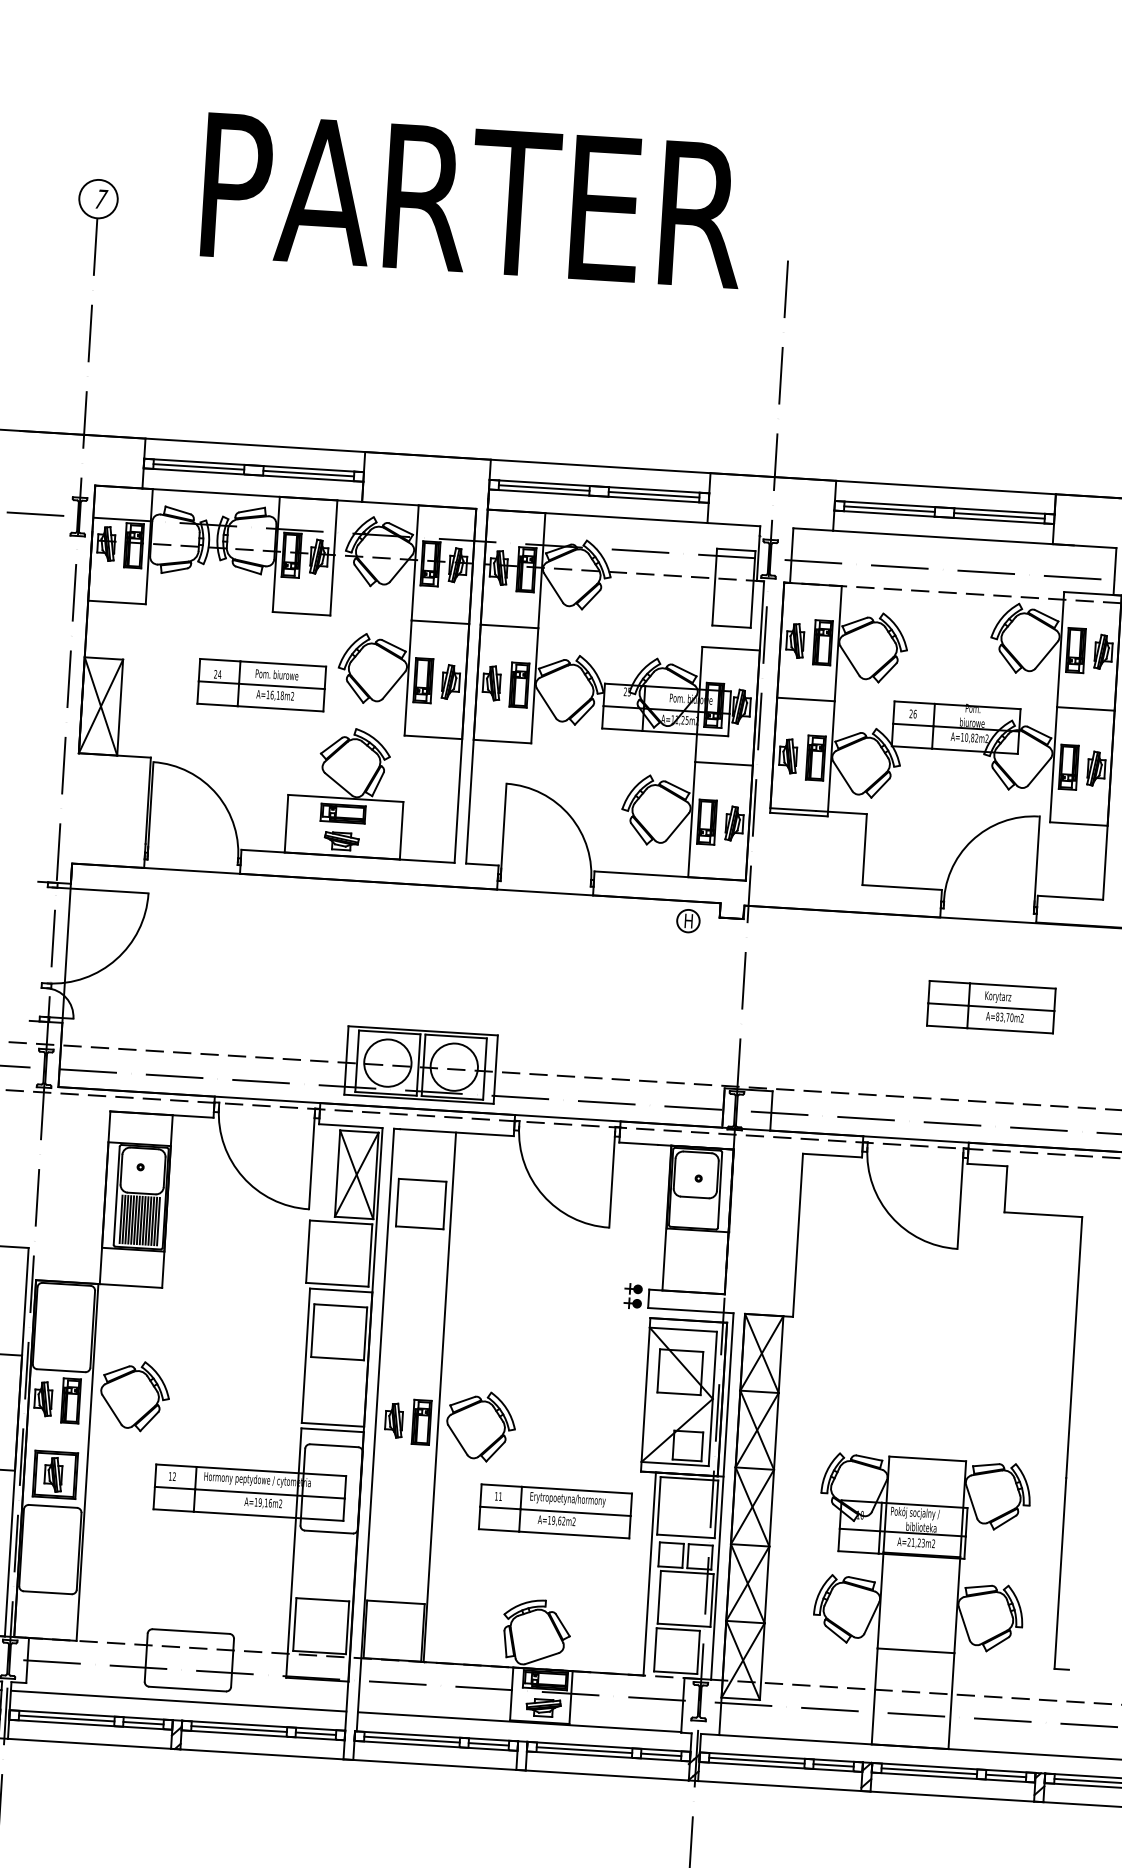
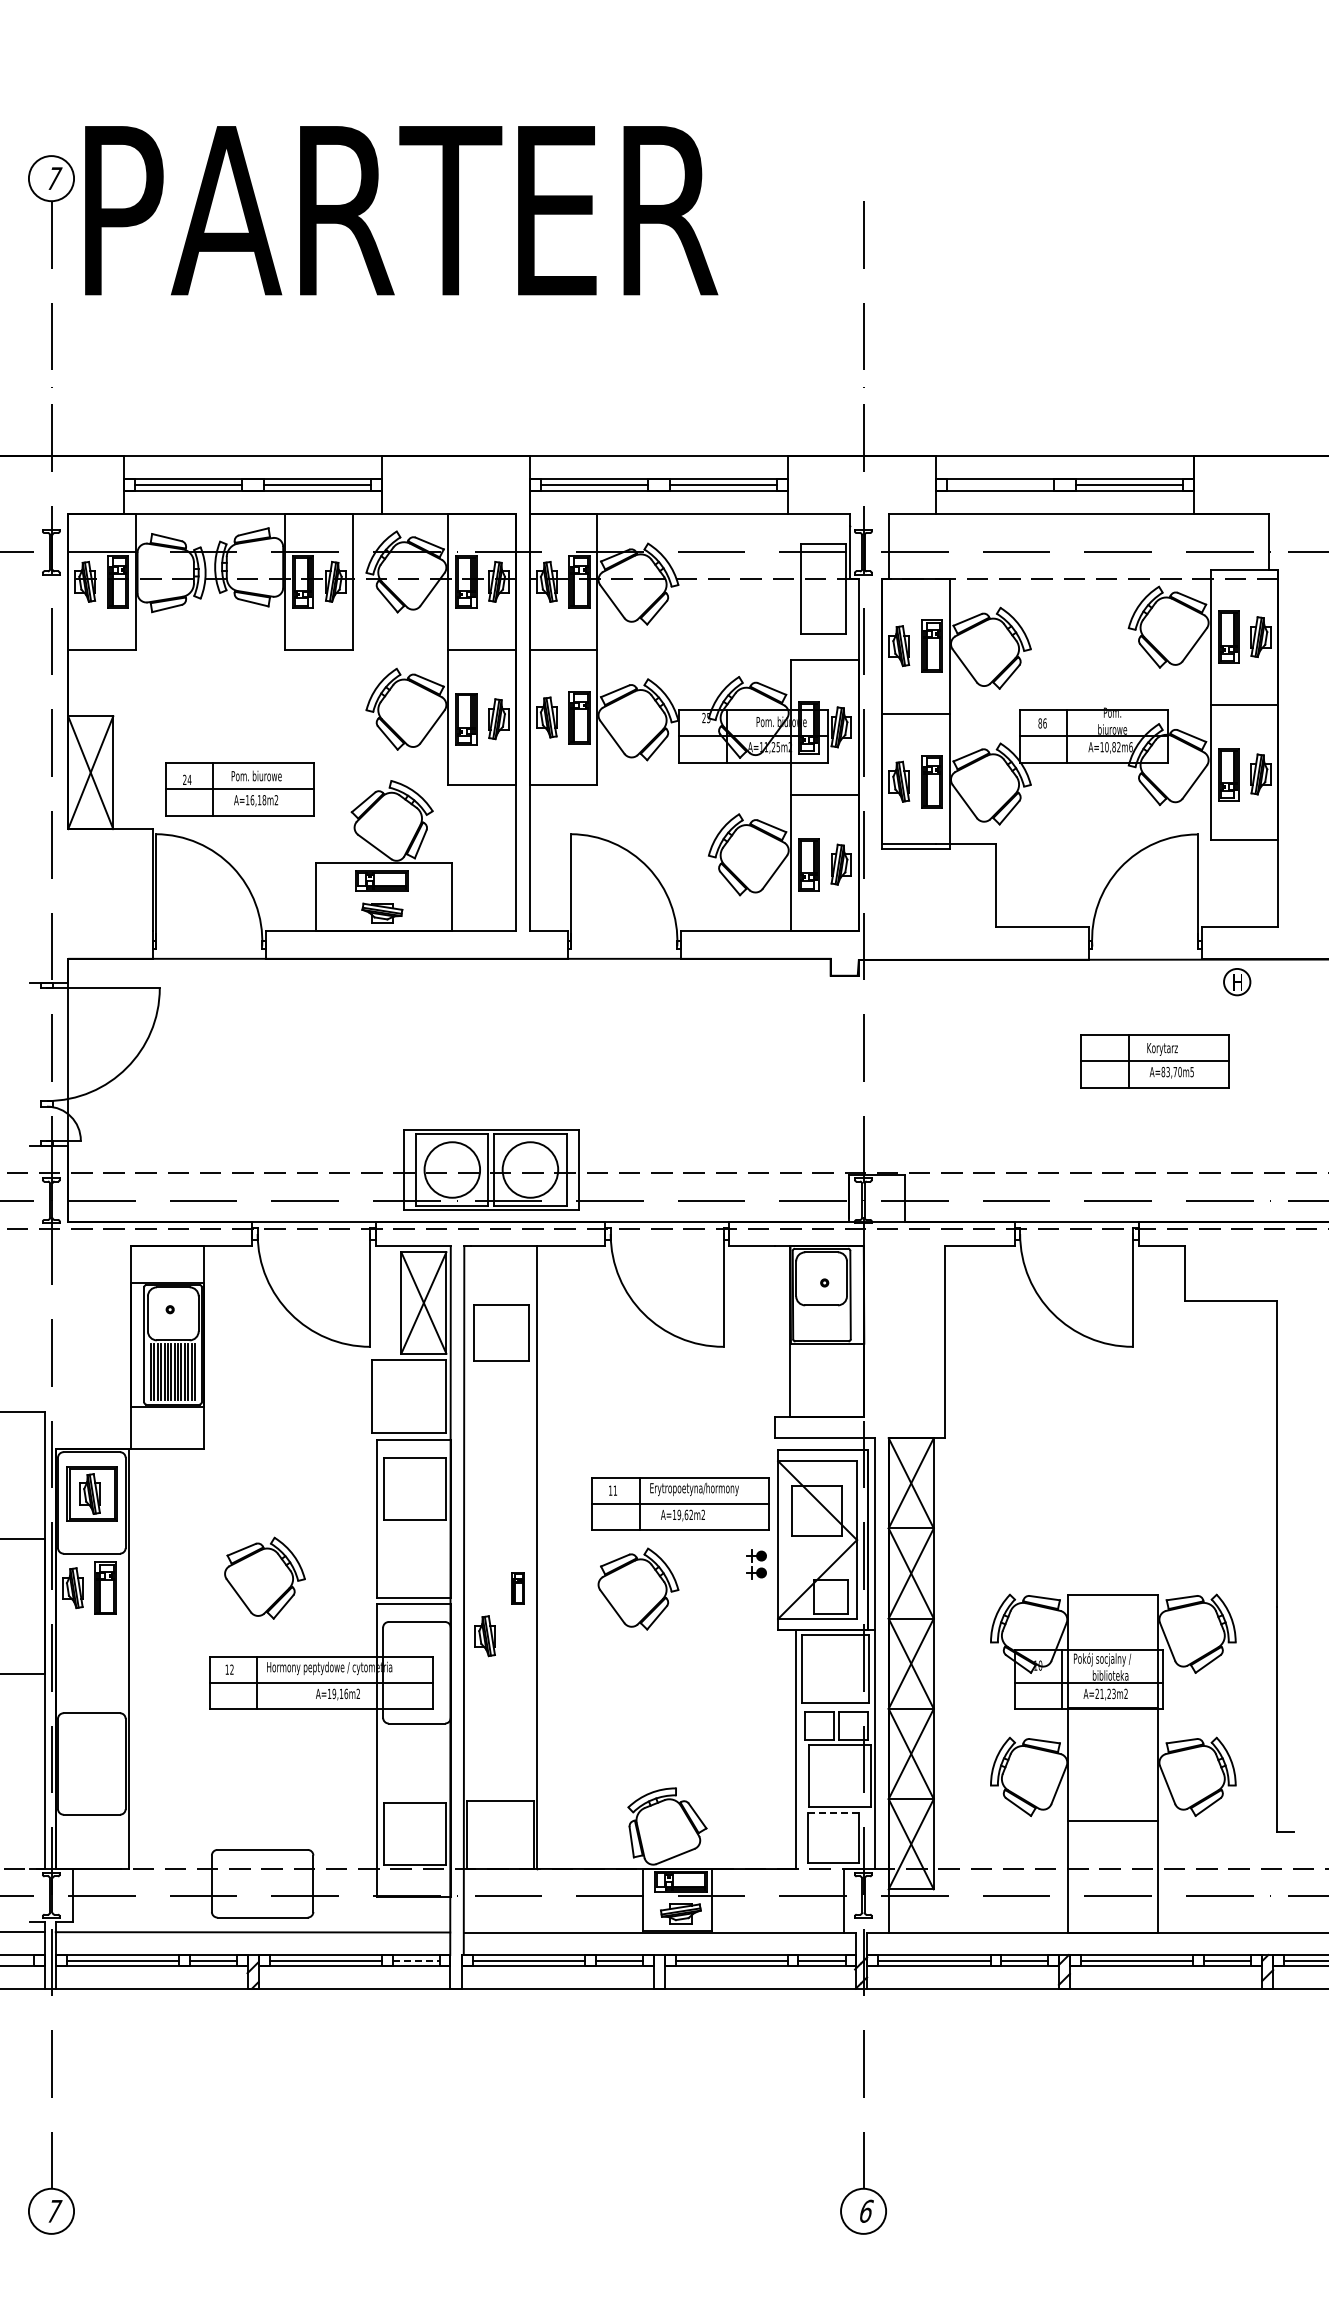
text: (473, 200) -> (401, 210), moved
line: (889, 509) -> (1000, 485), removed
part: (261, 685) -> (239, 789), moved
text: (911, 713) -> (1040, 723), 26 -> 86
text: (986, 739) -> (1130, 747), A=10,82m2 -> A=10,82m6
part: (688, 921) -> (1237, 982), moved
text: (1021, 1018) -> (1191, 1072), A=83,70m2 -> A=83,70m5
part: (633, 1296) -> (756, 1564), moved
part: (134, 1395) -> (264, 1577), moved
part: (393, 1420) -> (484, 1636), moved
part: (421, 1421) -> (517, 1587), size x0.6
part: (481, 1426) -> (638, 1588), moved
part: (54, 1474) -> (91, 1493), moved
part: (555, 1510) -> (680, 1503), moved
line: (678, 1629) -> (833, 1812), solid -> dashed
line: (316, 1733) -> (416, 1960), solid -> dashed

